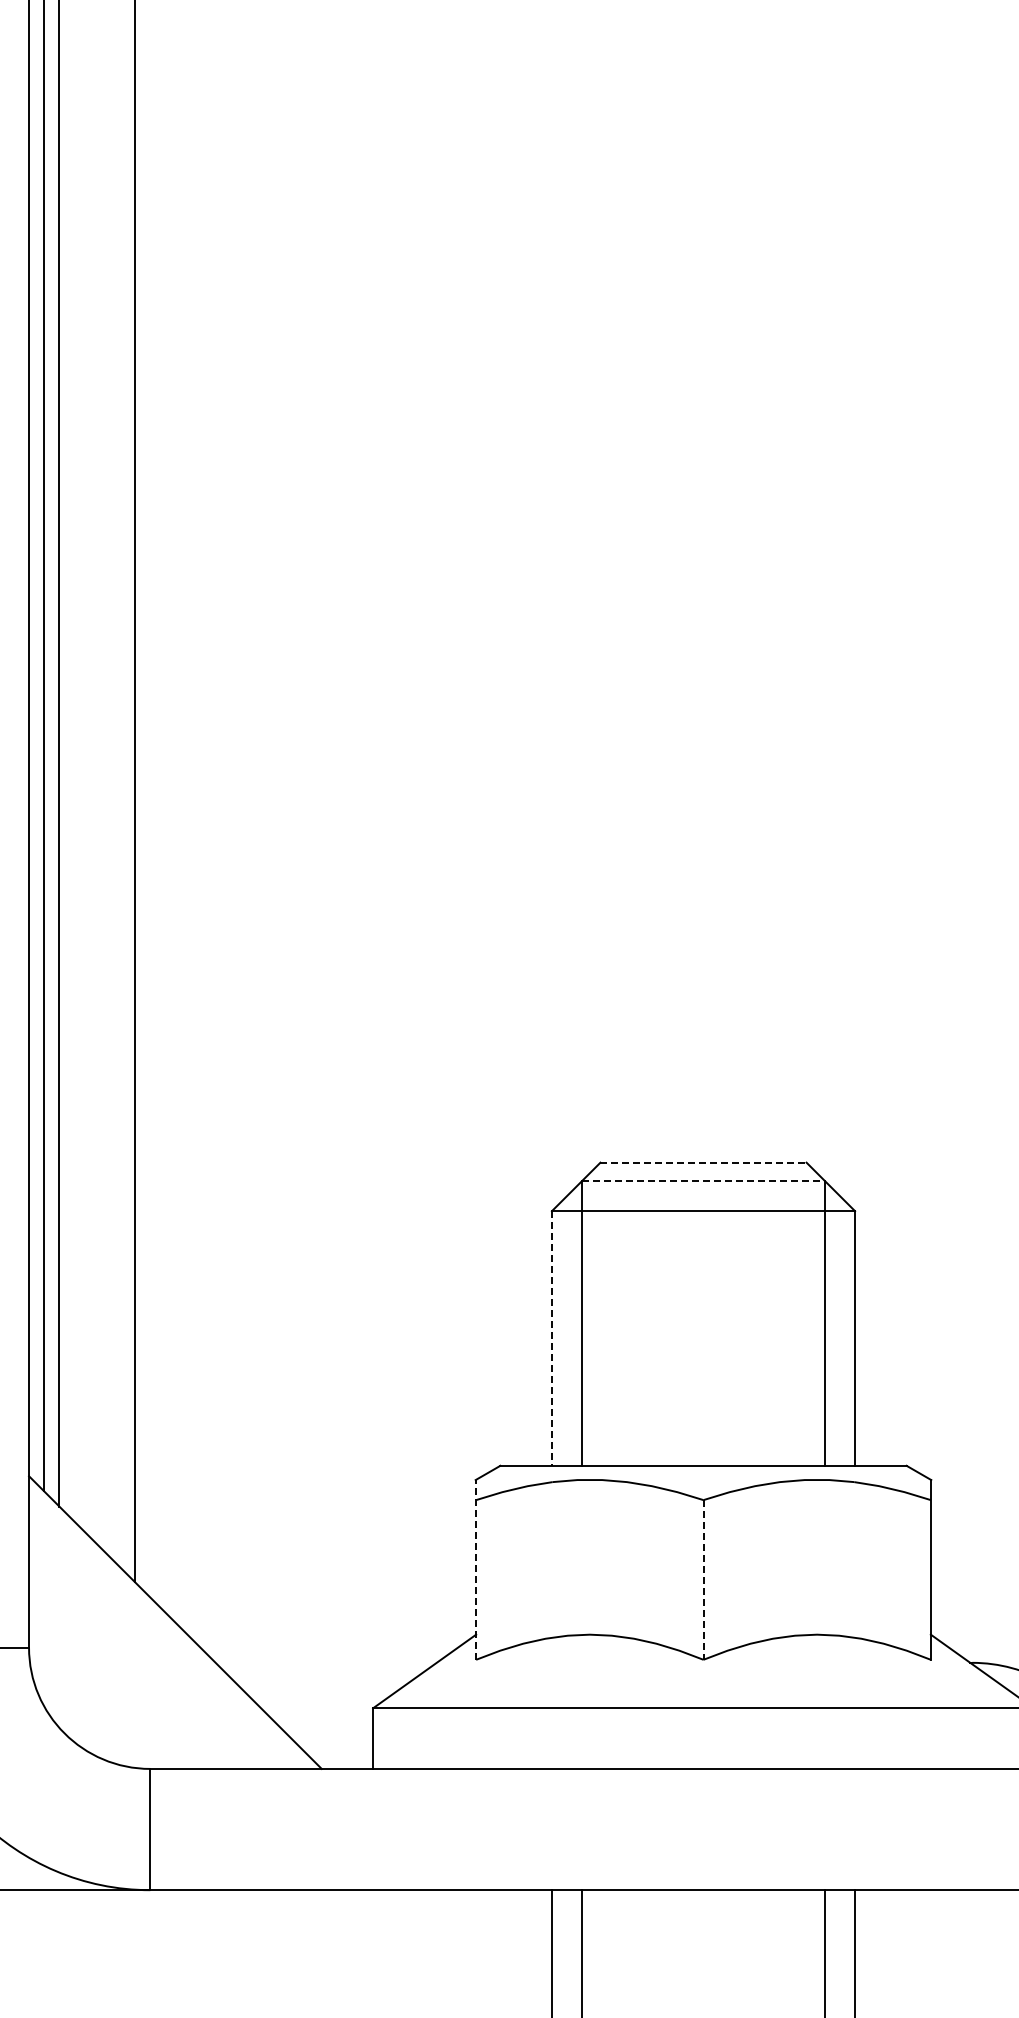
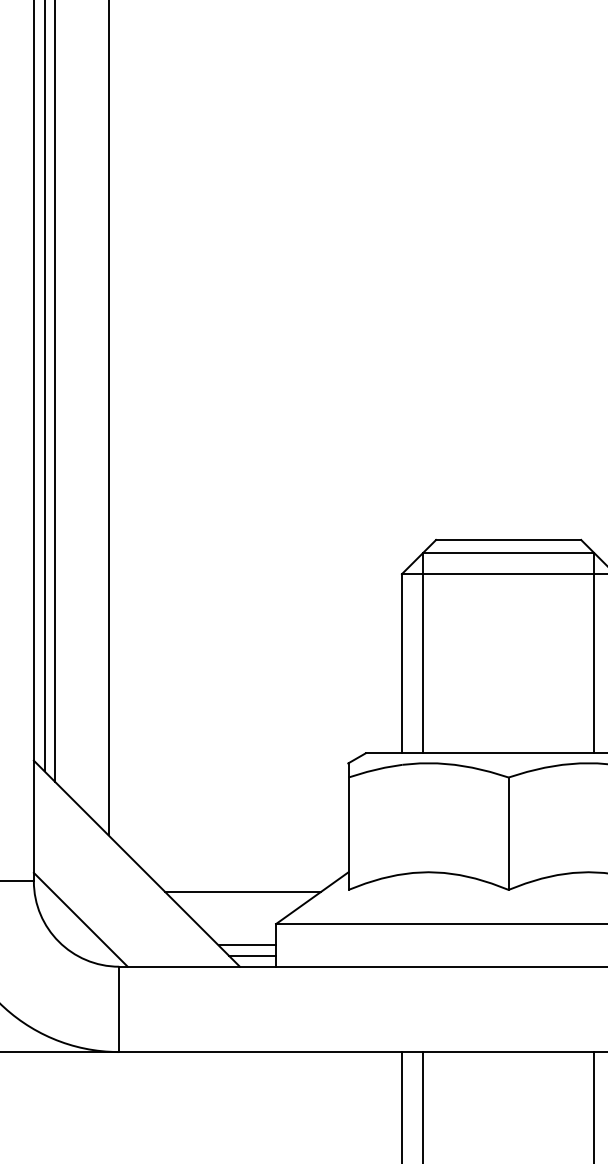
line: (704, 1162) -> (509, 539), dashed -> solid
line: (704, 1180) -> (509, 552), dashed -> solid
line: (551, 1338) -> (401, 663), dashed -> solid
line: (476, 1569) -> (348, 826), dashed -> solid
line: (703, 1579) -> (508, 833), dashed -> solid
line: (325, 1662) -> (242, 891), added
line: (95, 1701) -> (80, 919), added
line: (332, 1738) -> (247, 945), added
line: (339, 1753) -> (252, 955), added

